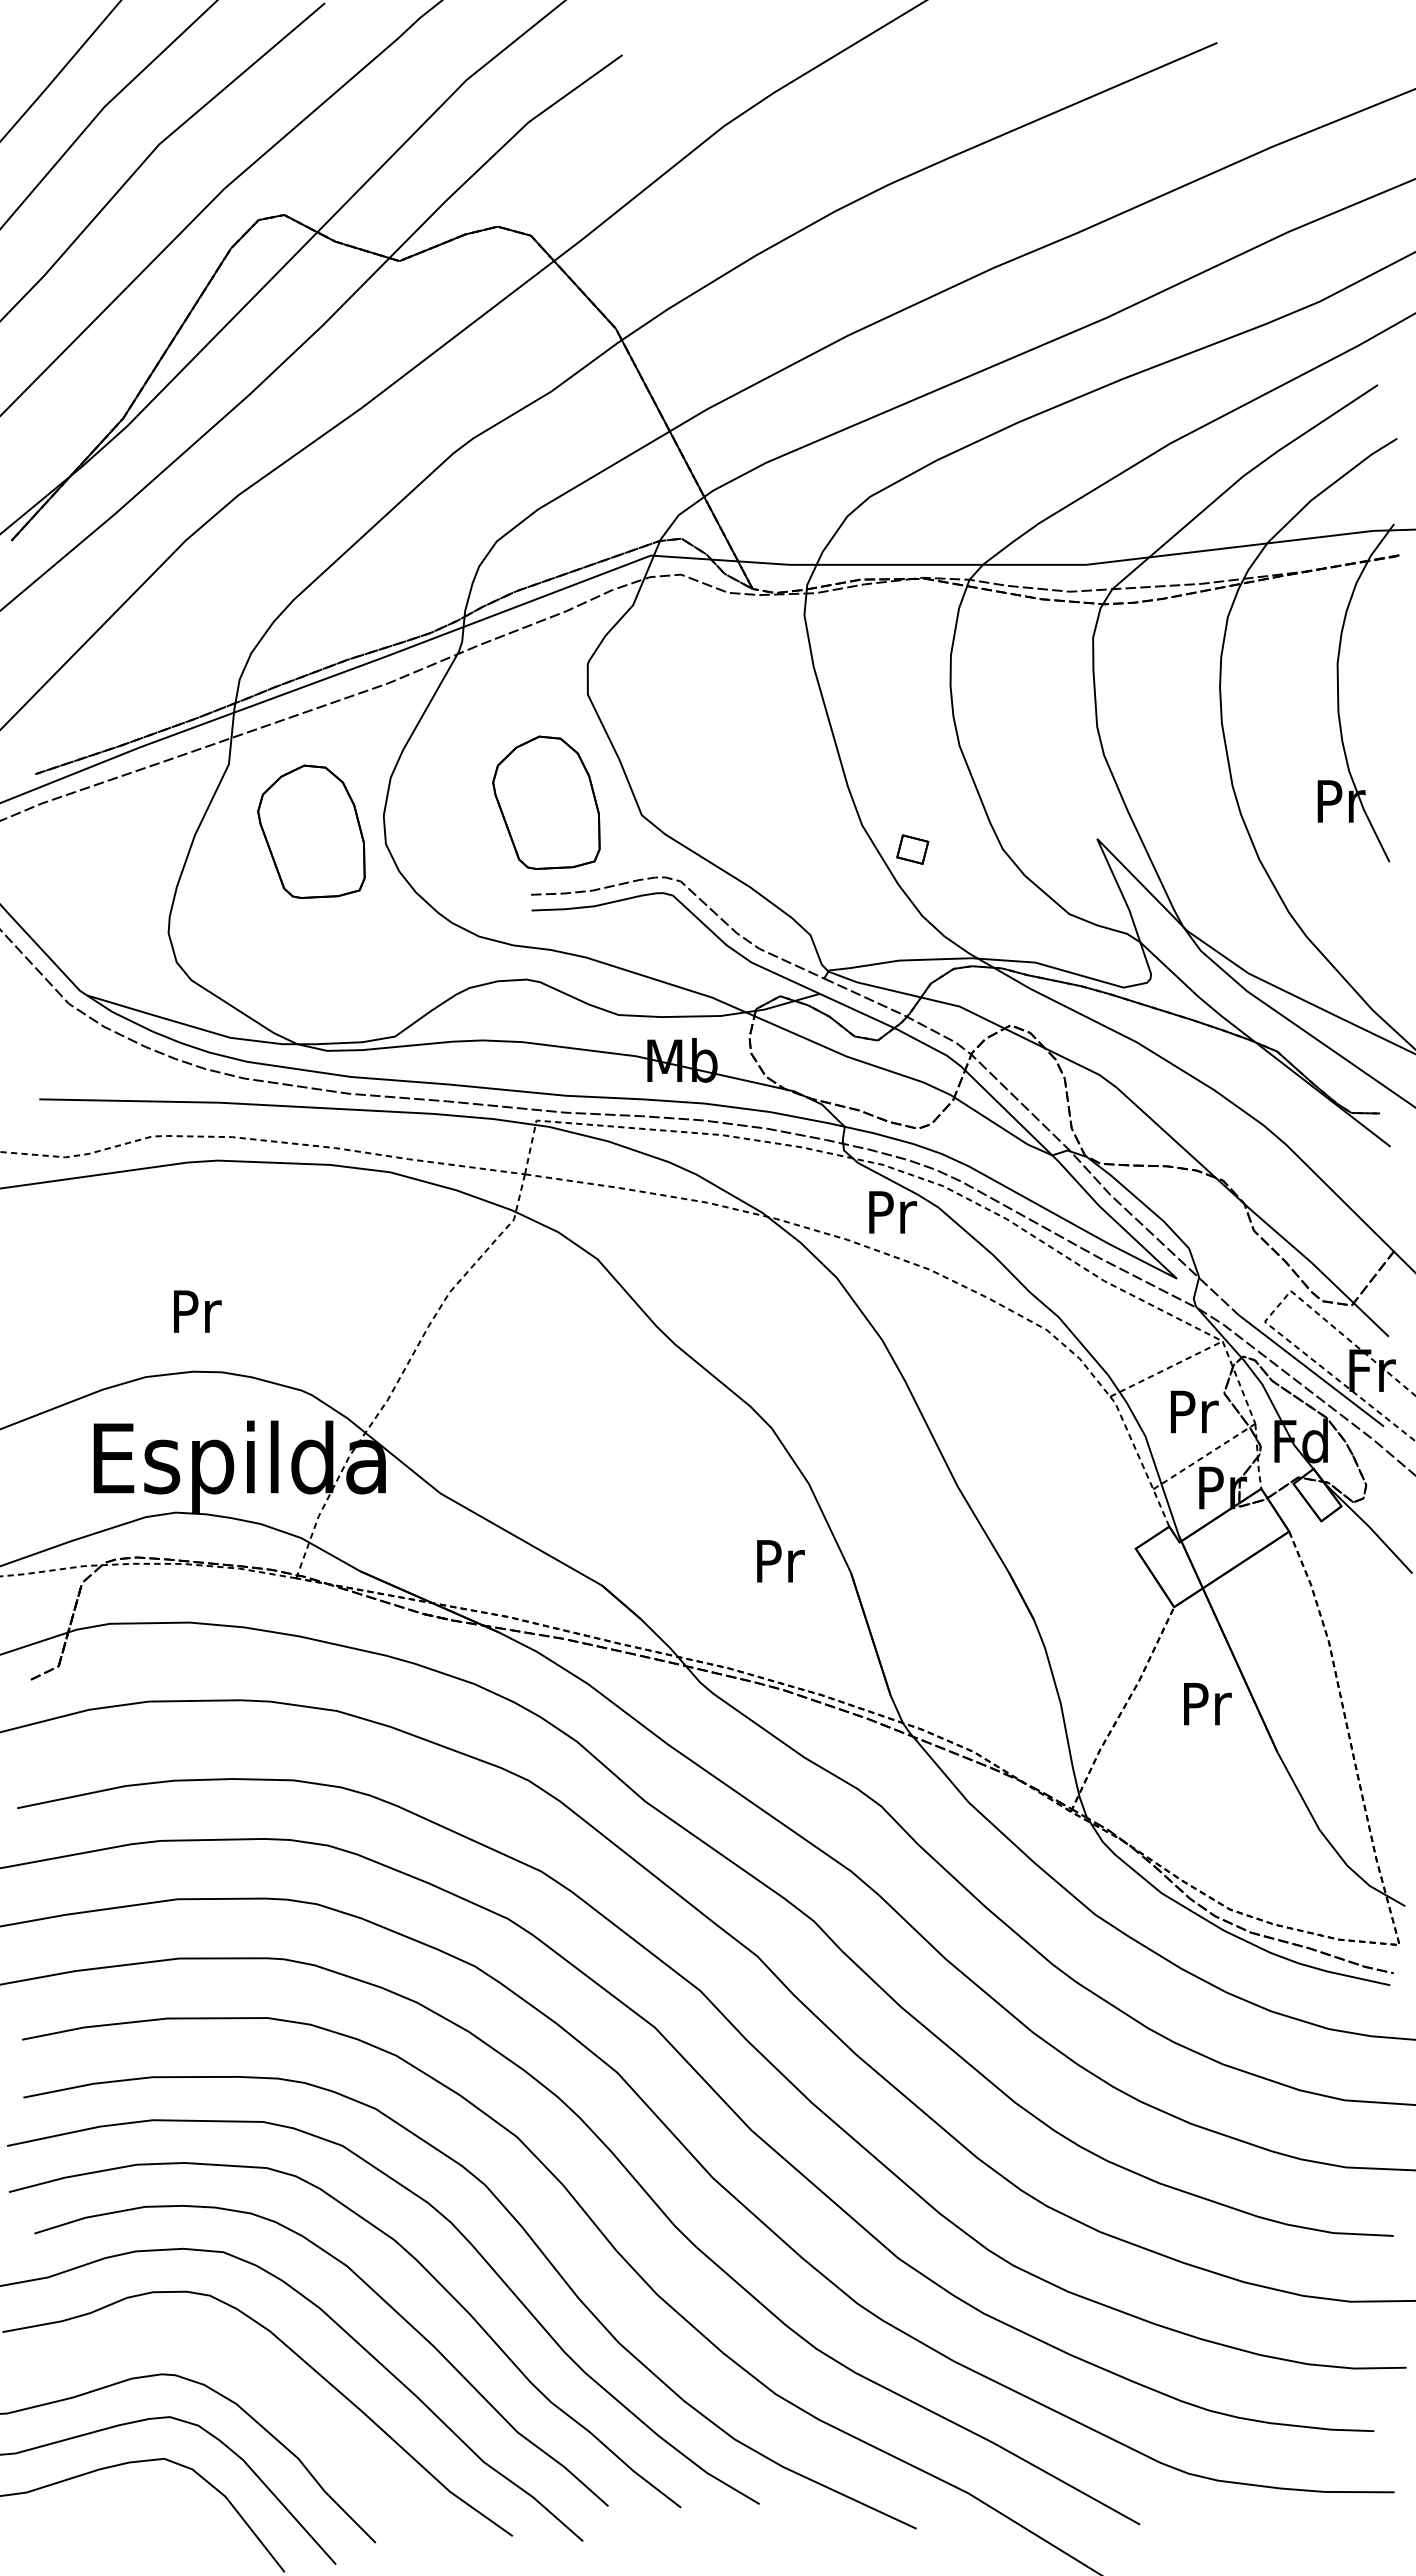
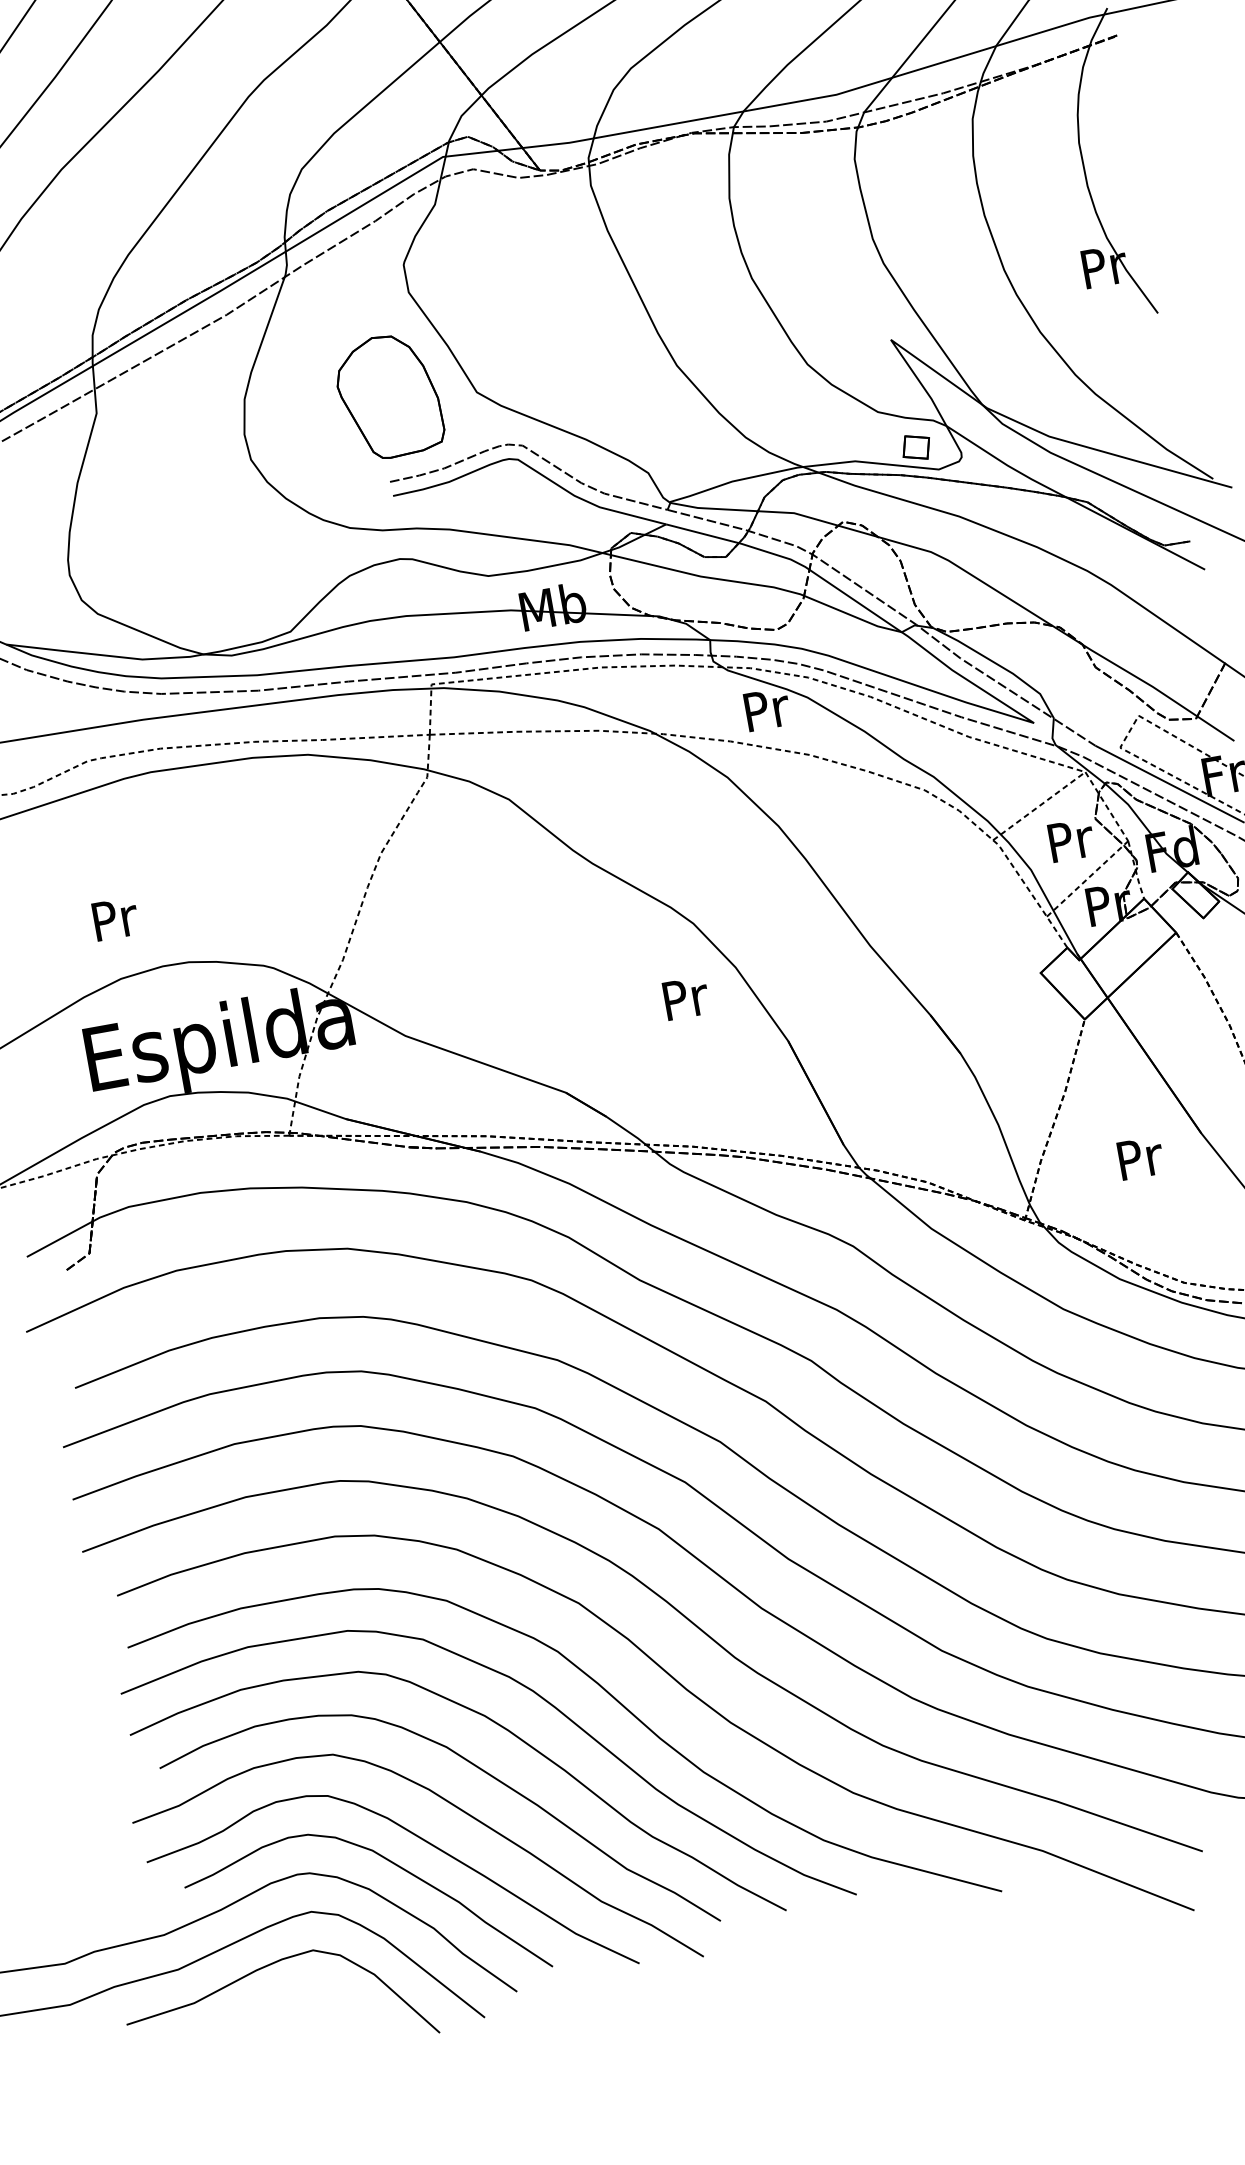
part: (311, 831) -> (181, 460), removed
part: (912, 849) -> (916, 447), moved
text: (197, 1311) -> (115, 918), moved
text: (780, 1561) -> (686, 998), moved
text: (1207, 1704) -> (1140, 1158), moved
curve: (265, 2380) -> (391, 1863), added

